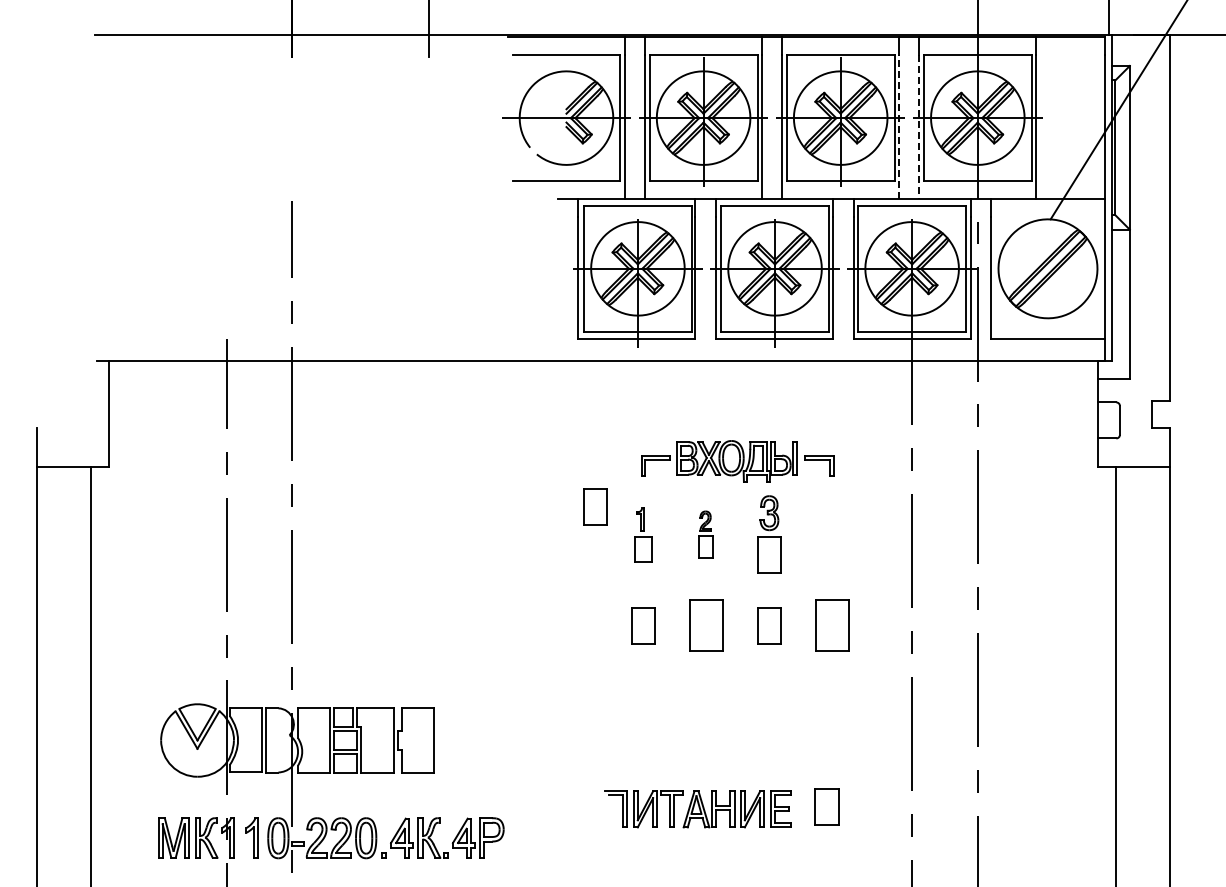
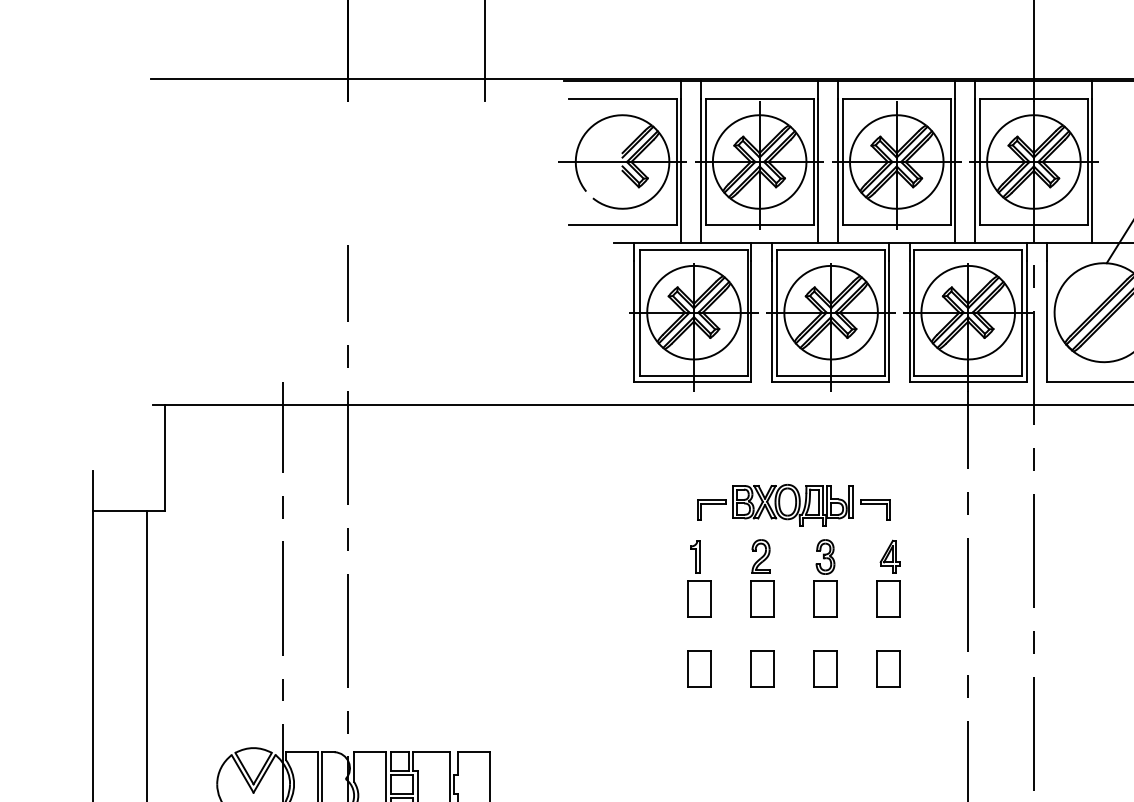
line: (899, 127) -> (955, 171), dashed -> solid
line: (919, 127) -> (975, 171), dashed -> solid
part: (595, 506) -> (651, 550), removed
part: (643, 534) -> (699, 578), size x1.43
part: (706, 534) -> (762, 578), size x1.67
part: (832, 534) -> (888, 578), added
part: (706, 625) -> (762, 669), size x0.71
part: (832, 625) -> (888, 669), size x0.71

